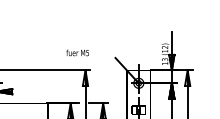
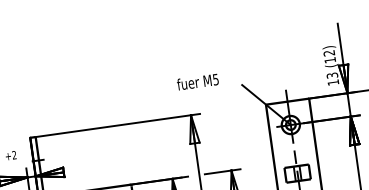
text: (77, 52) -> (197, 81), moved

